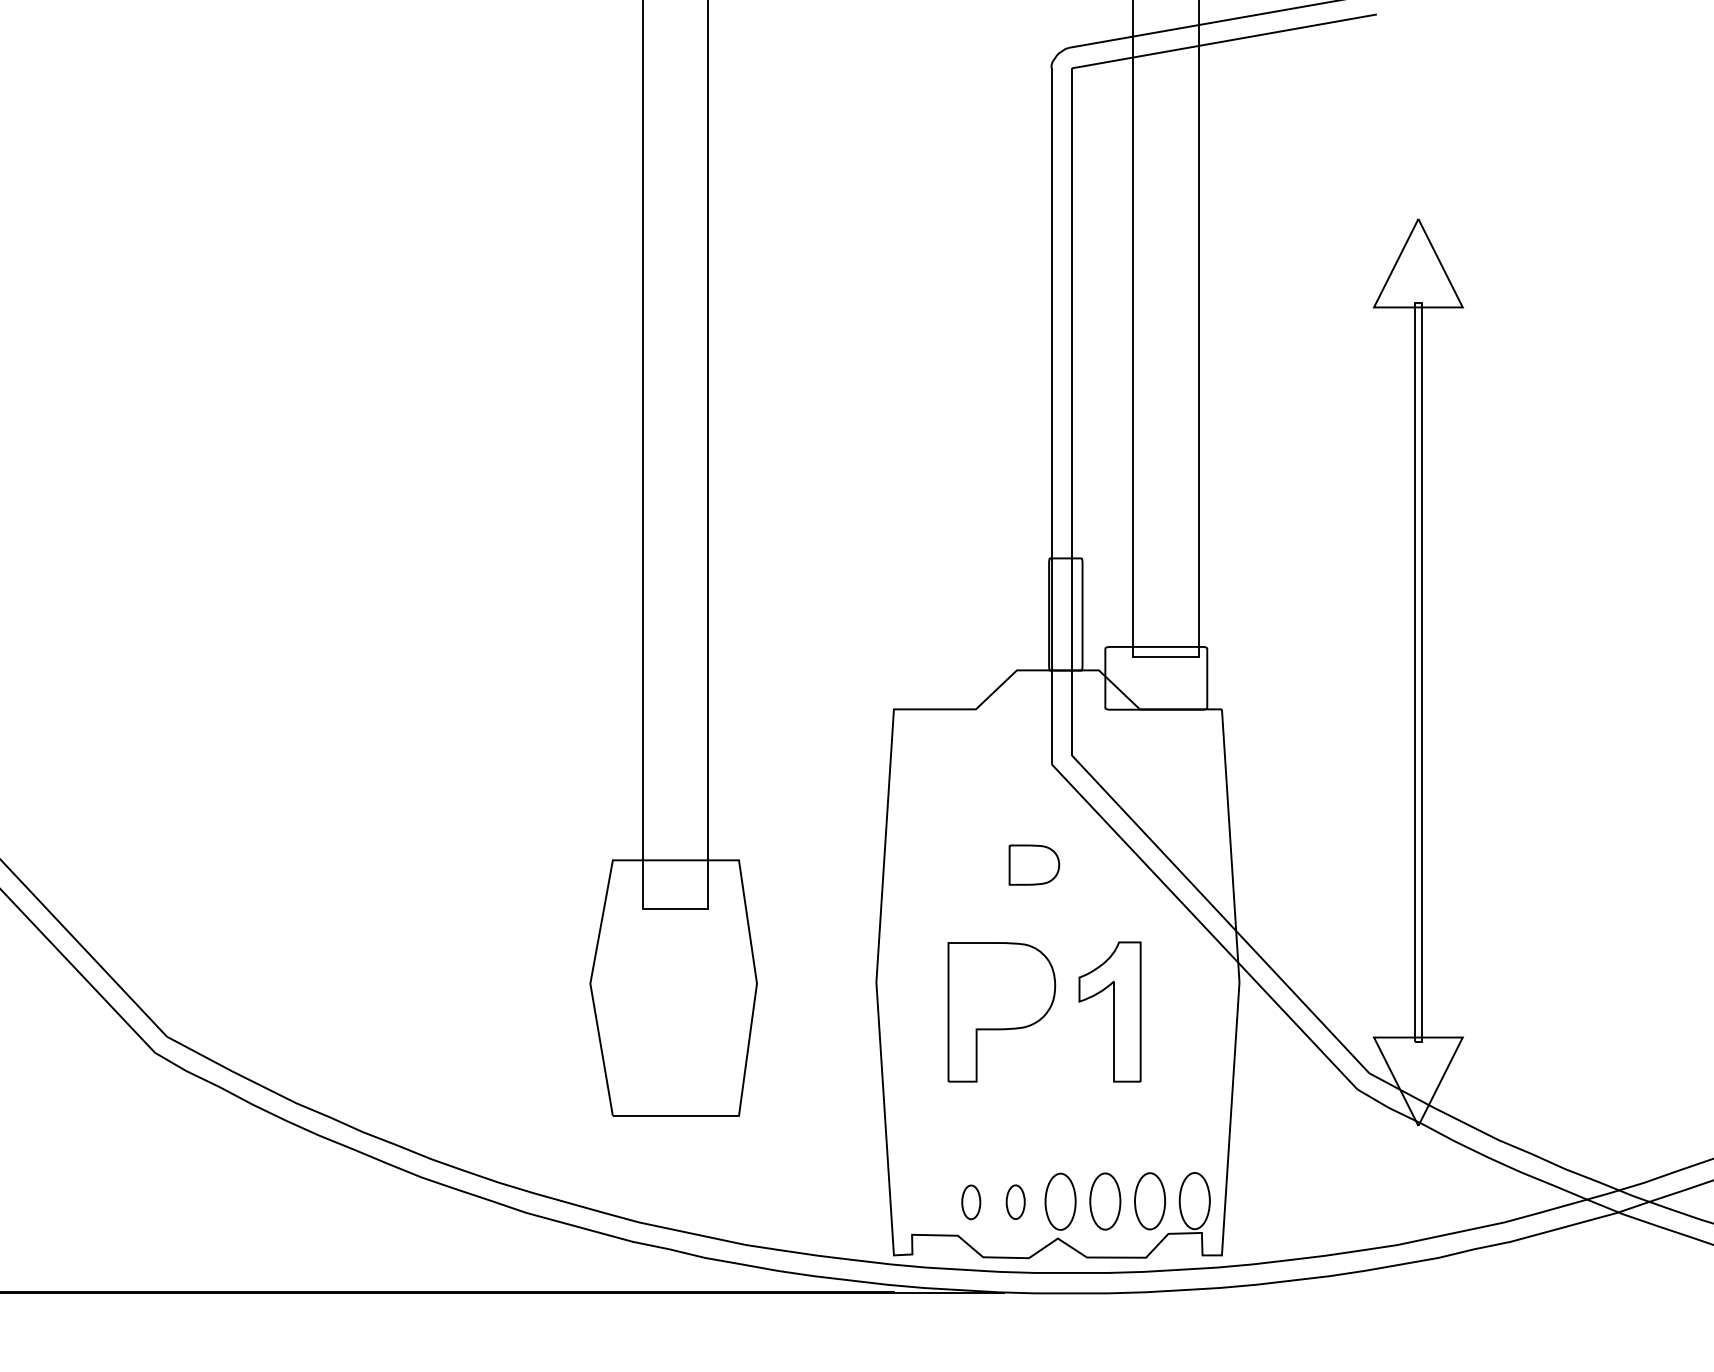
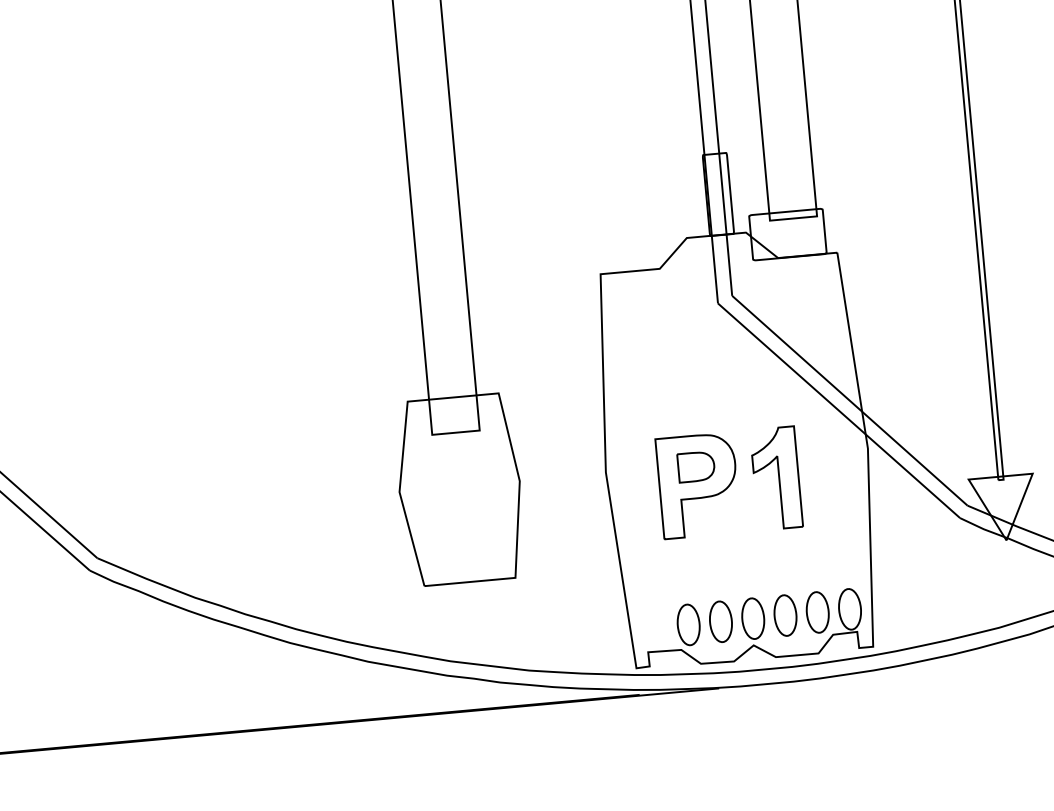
part: (1034, 864) -> (696, 466), moved
part: (971, 1202) -> (688, 625), size x1.67
part: (1015, 1202) -> (720, 622), size x1.67

